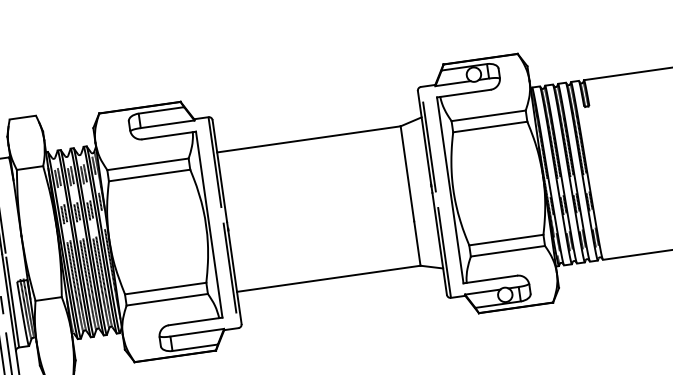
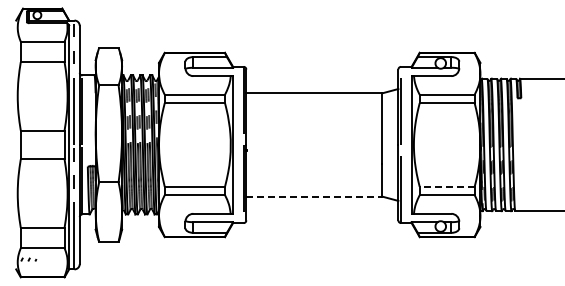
line: (505, 239) -> (446, 186), solid -> dashed
line: (329, 278) -> (314, 196), solid -> dashed

